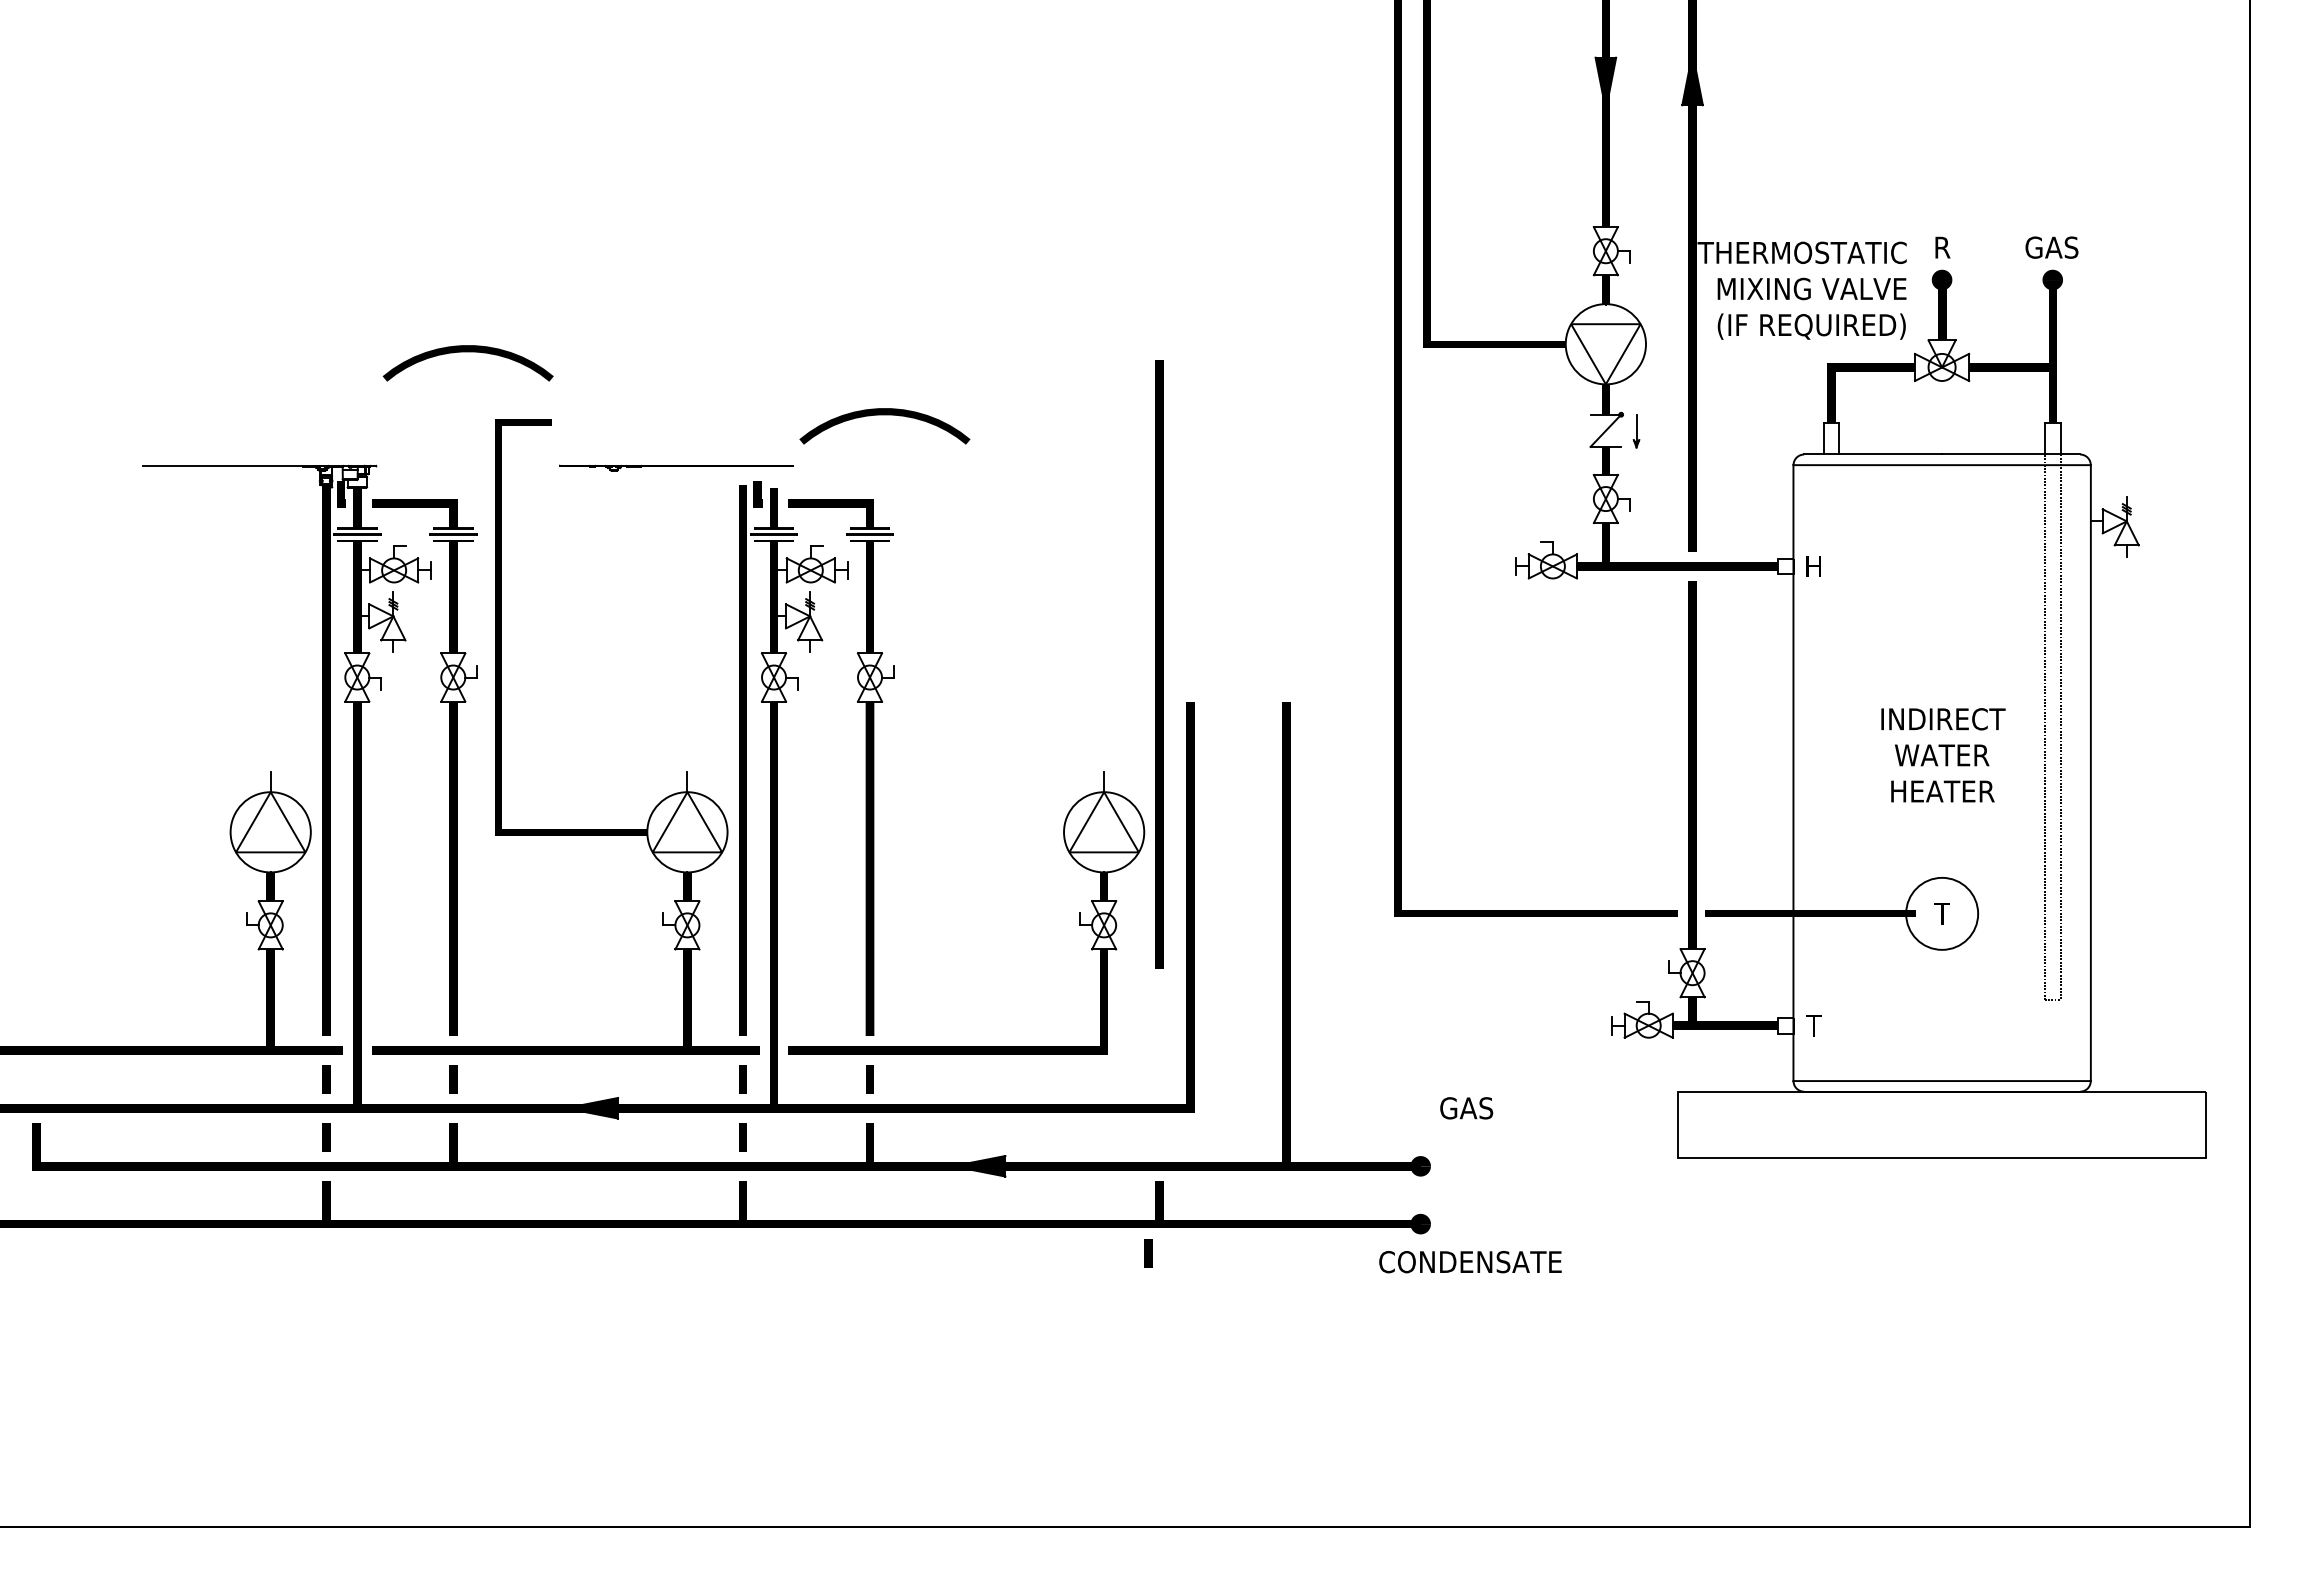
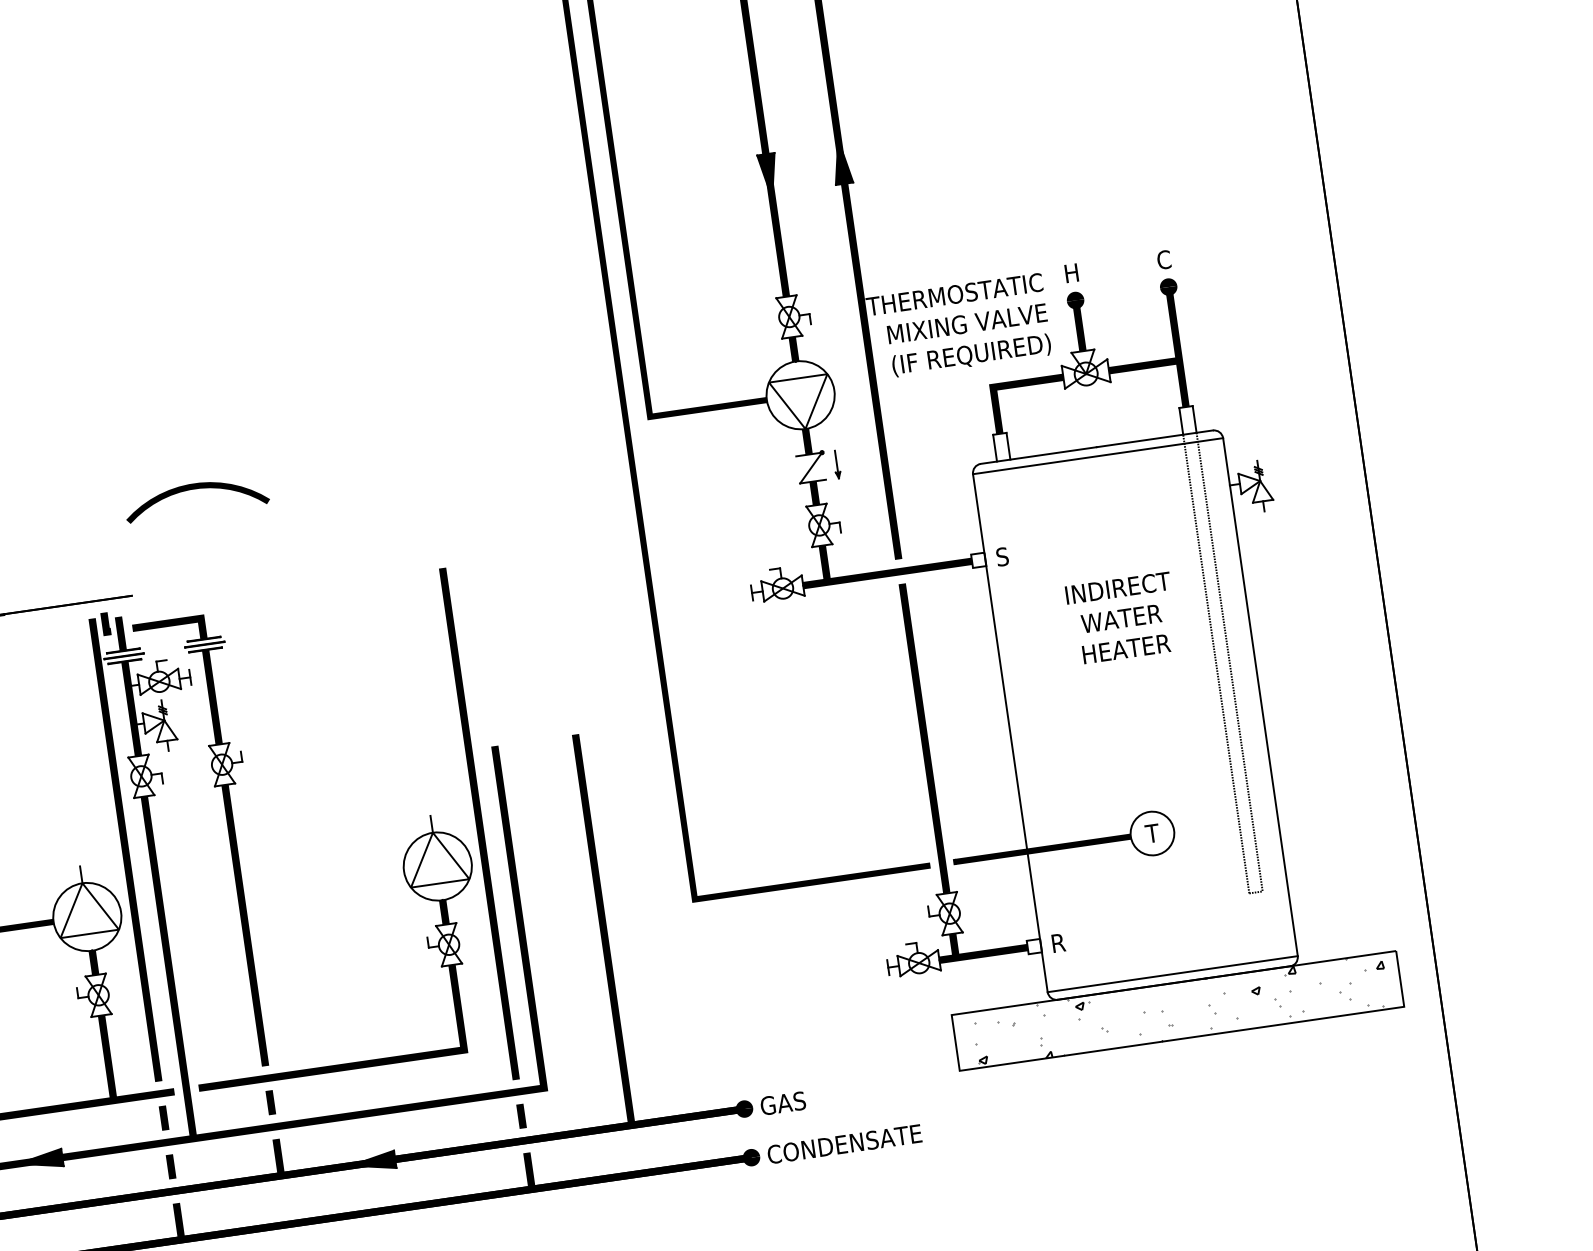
text: (1942, 247) -> (1072, 273), R -> H
text: (2051, 247) -> (1163, 259), GAS -> C
curve: (884, 415) -> (194, 489), moved
text: (1813, 566) -> (1002, 556), H -> S
line: (1159, 664) -> (479, 823), moved
text: (1943, 755) -> (1122, 618), moved
circle: (1941, 913) -> (1151, 833), size x0.71
text: (1814, 1025) -> (1058, 942), T -> R
text: (1466, 1108) -> (783, 1103), moved
hatch: (1945, 1124) -> (1180, 1010), added
line: (1148, 1253) -> (521, 1116), moved
text: (1470, 1262) -> (844, 1144), moved

